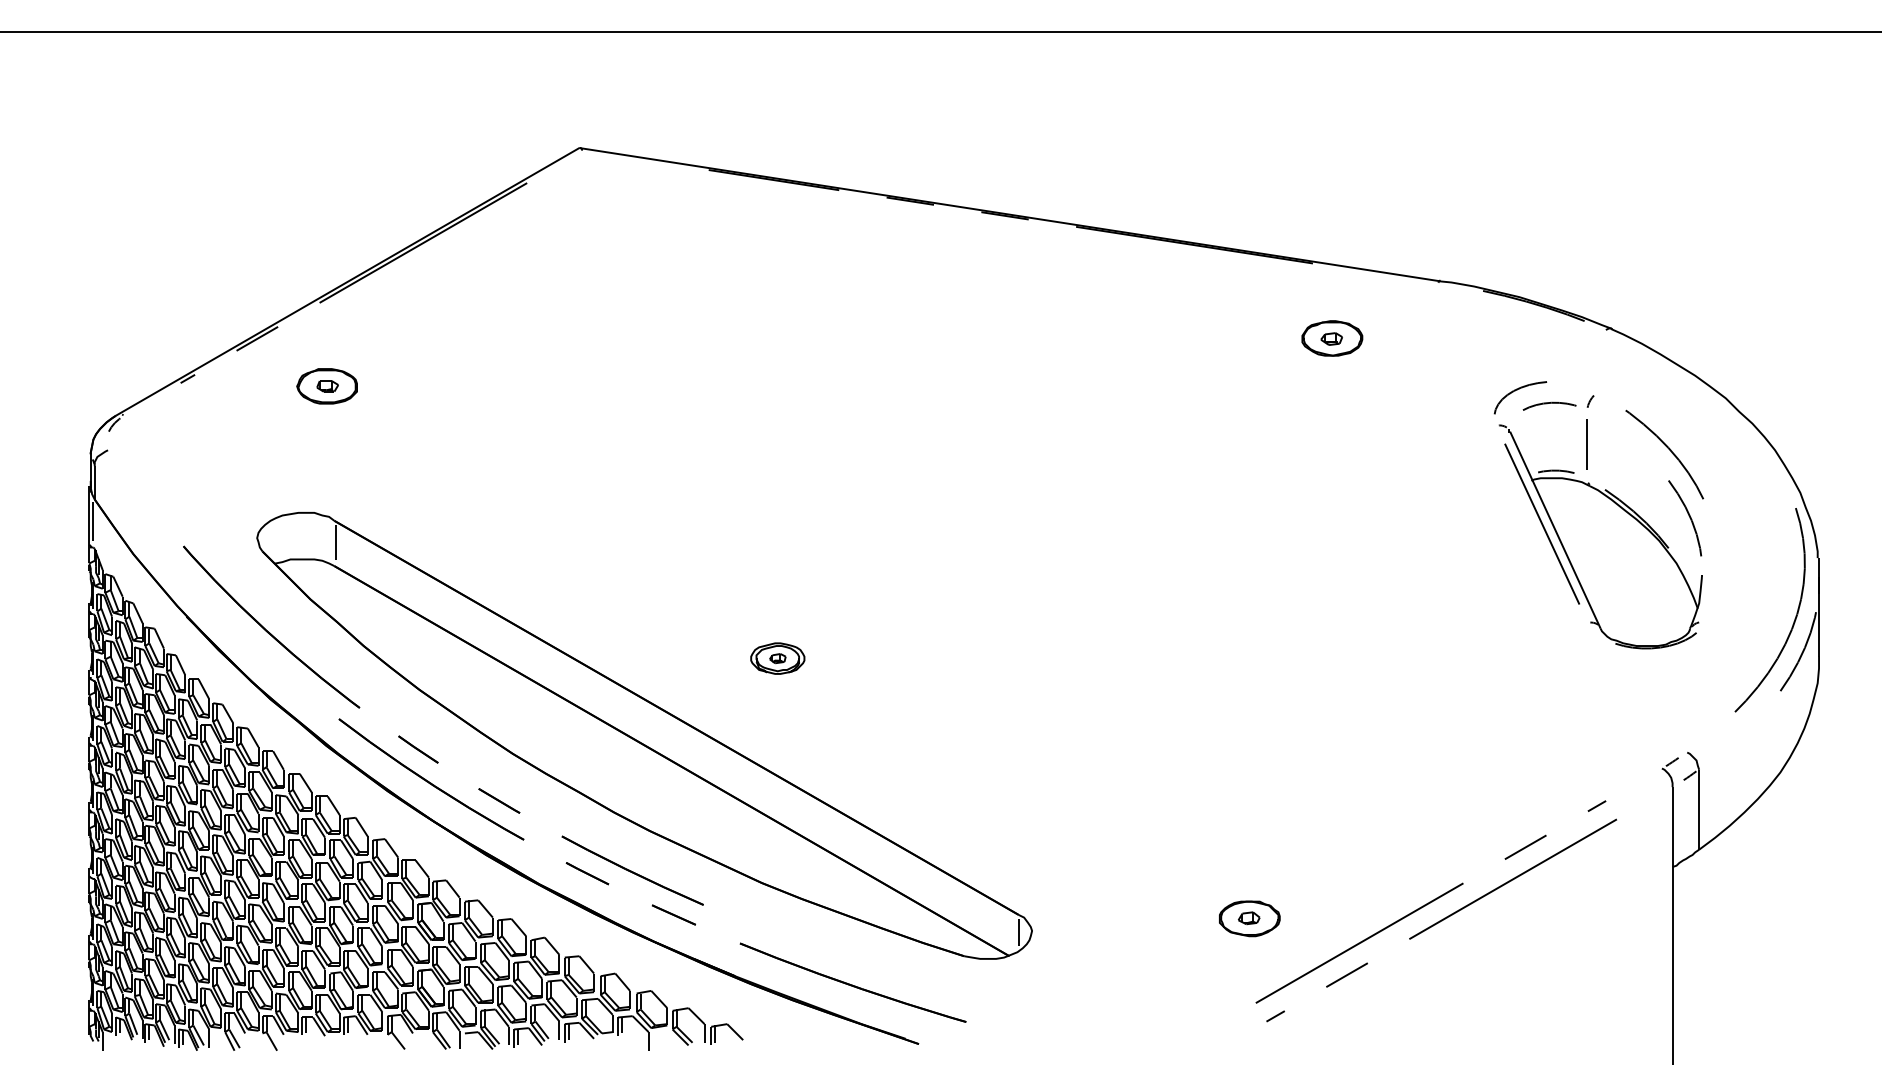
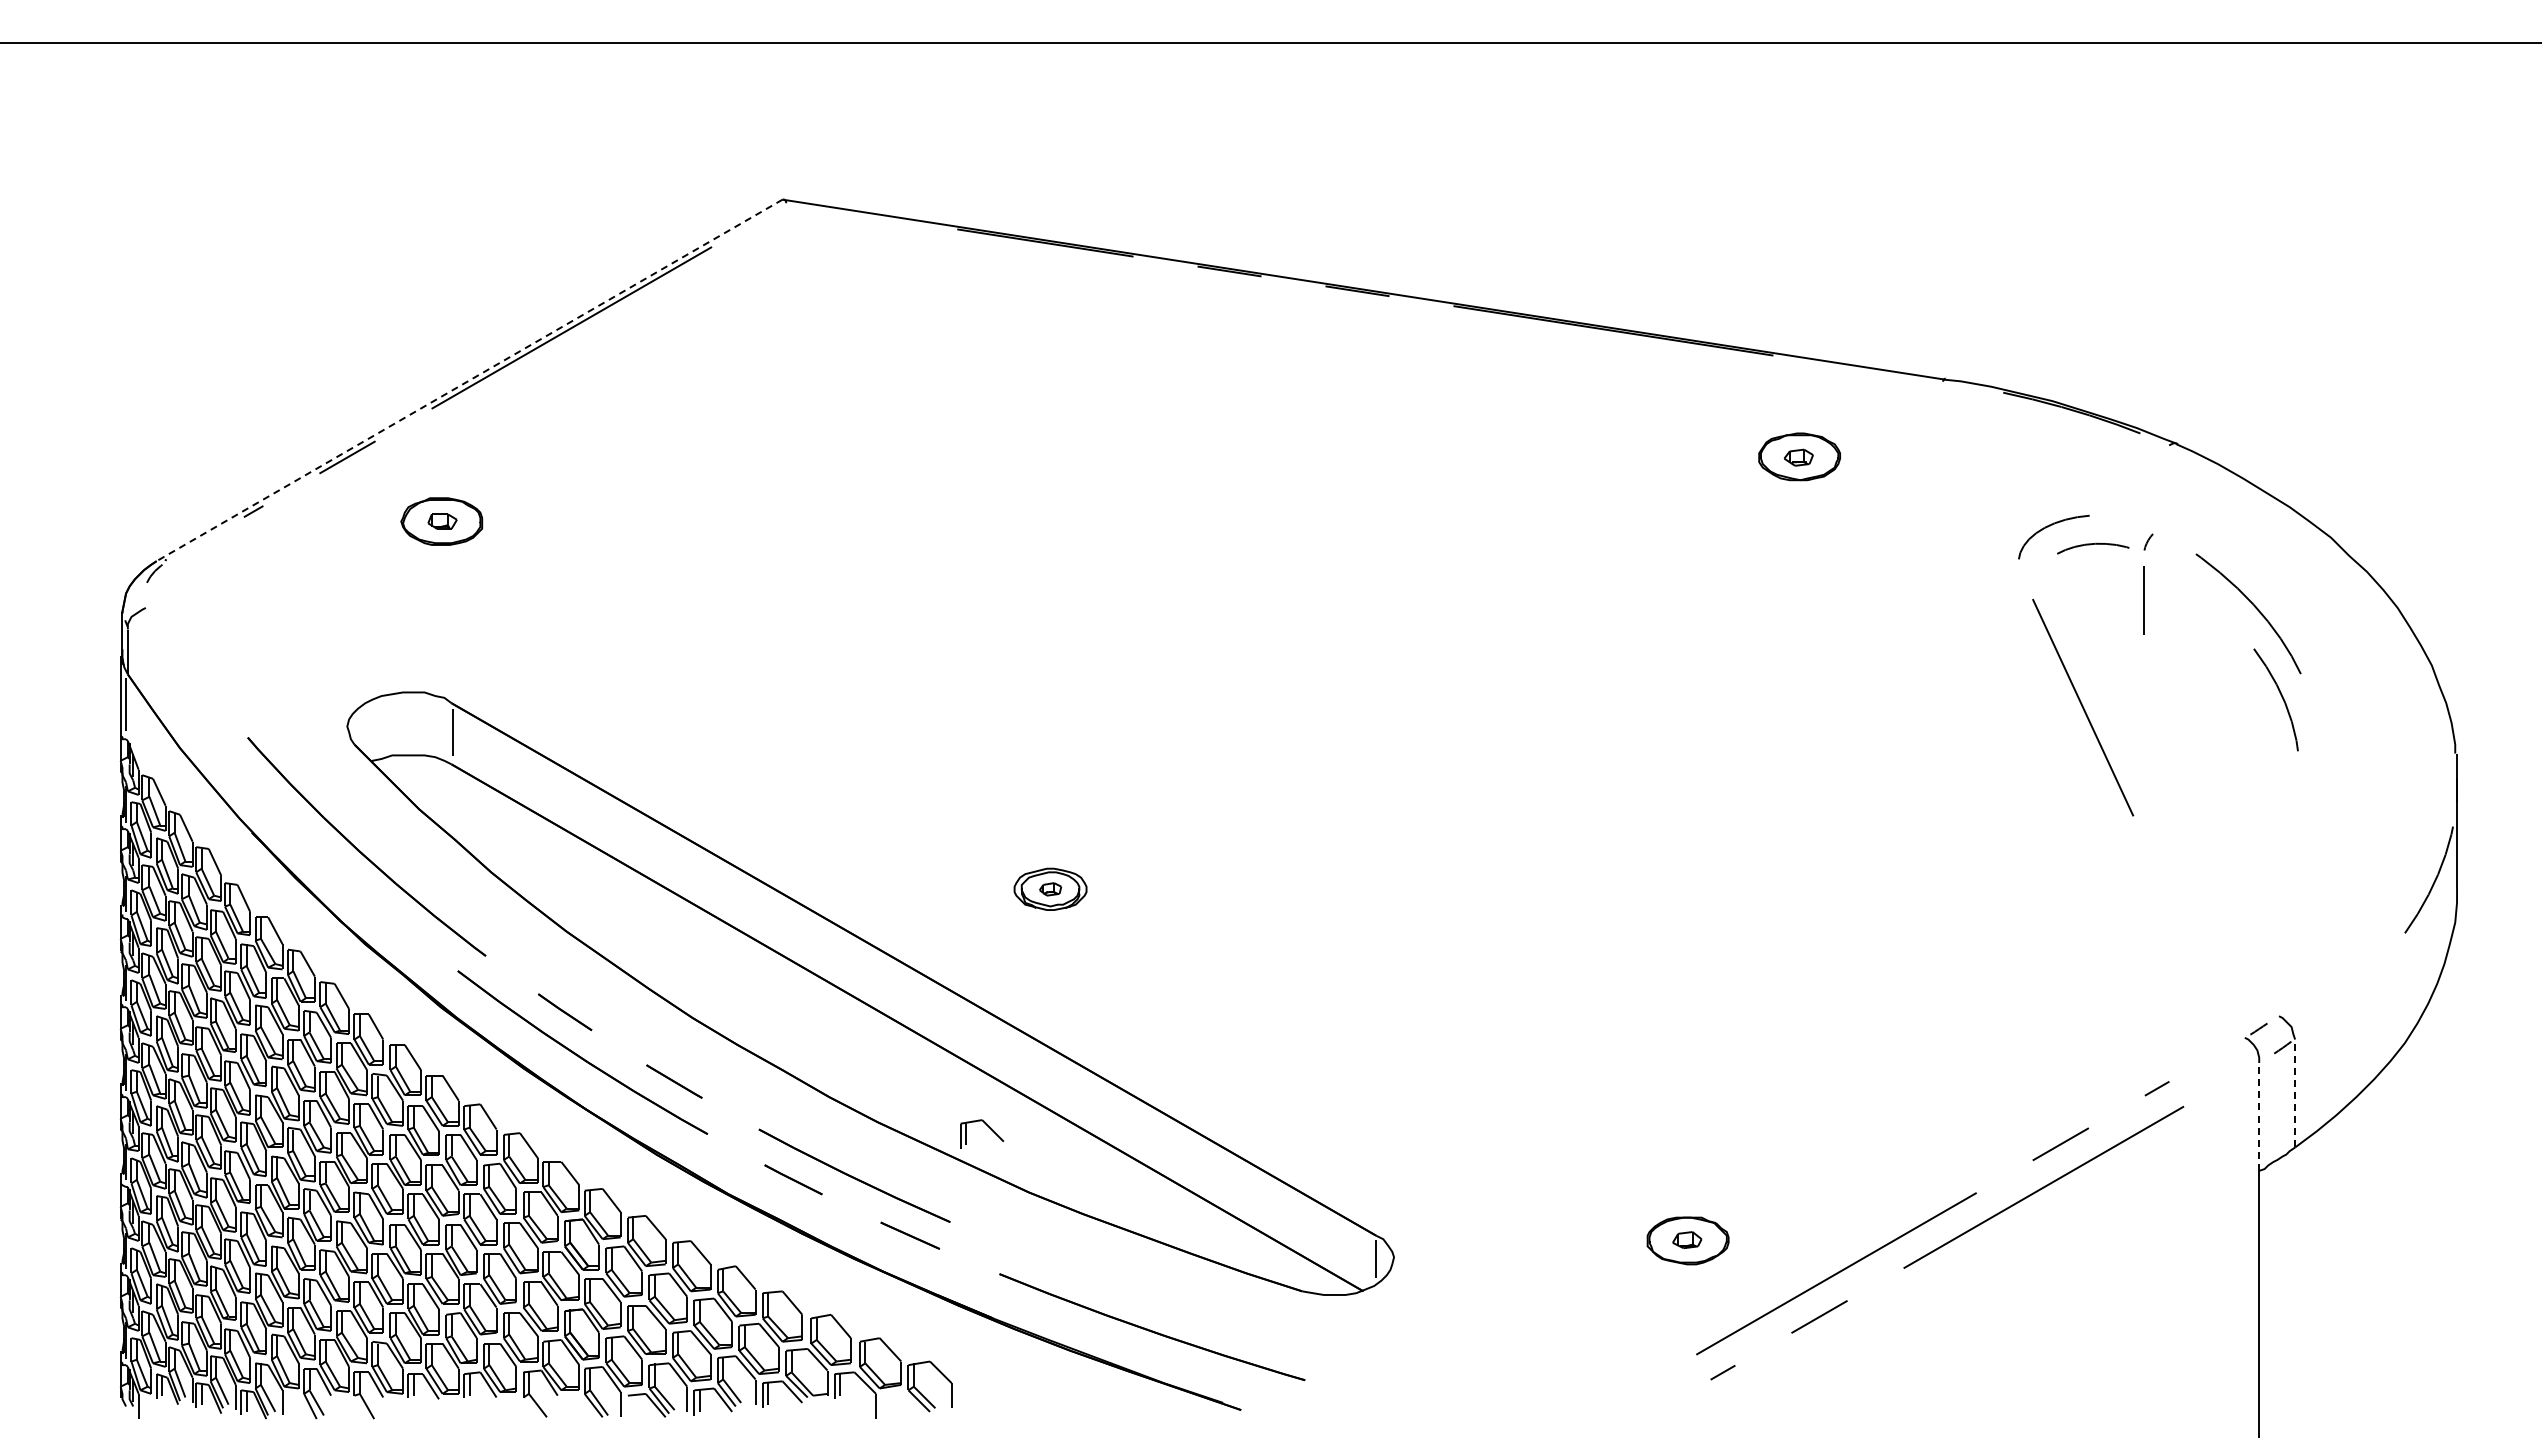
line: (347, 281) -> (469, 380), solid -> dashed
part: (1600, 536) -> (2161, 724), removed
curve: (1794, 620) -> (2423, 837), removed
line: (1699, 809) -> (2295, 1093), solid -> dashed
line: (1672, 826) -> (2259, 1116), solid -> dashed
part: (731, 1029) -> (988, 1127), moved

